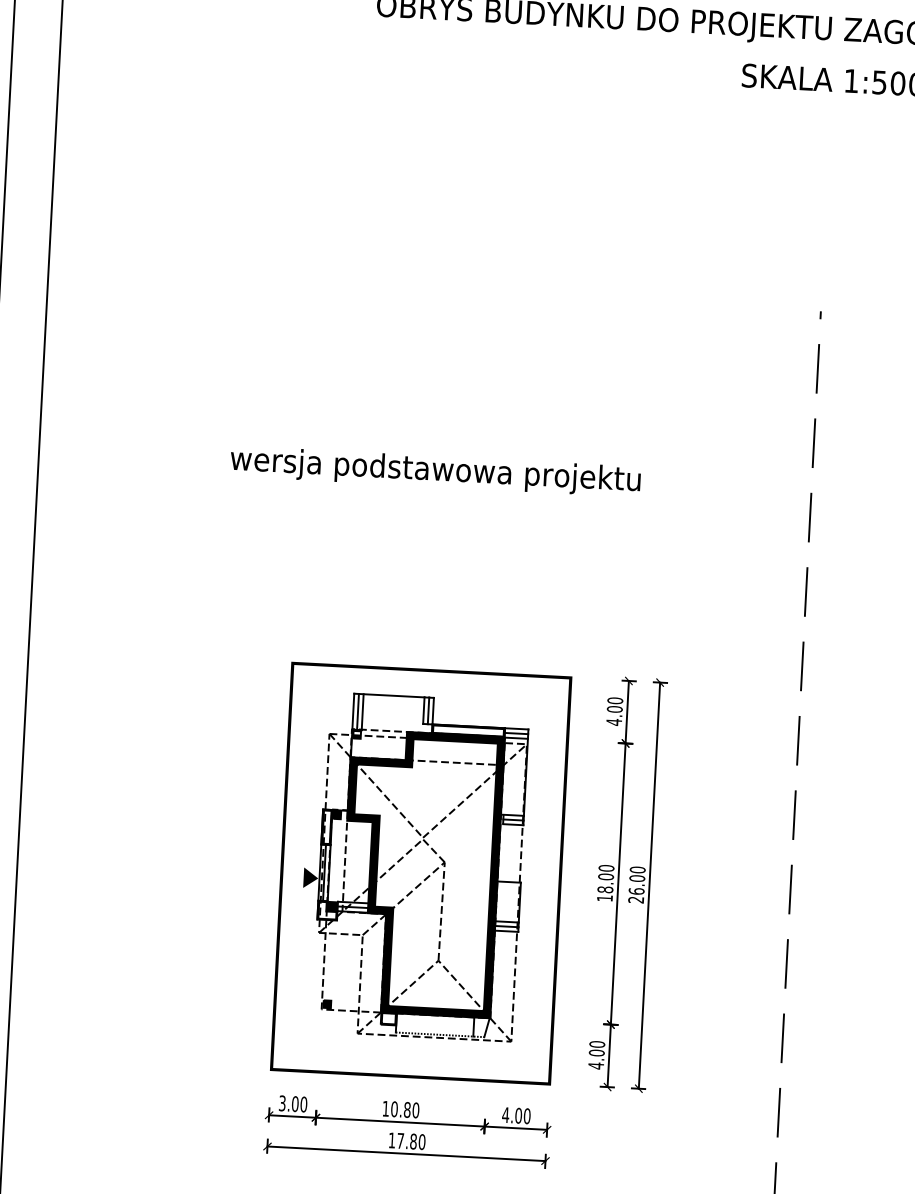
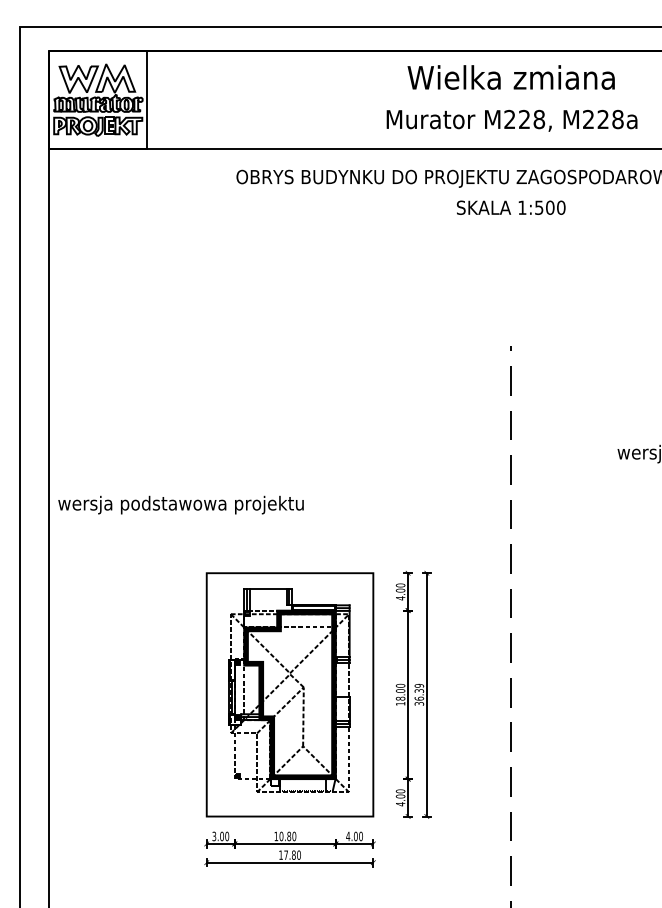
text: (434, 470) -> (180, 504), moved
fill: (309, 877) -> (223, 700), removed
text: (637, 884) -> (419, 694), 26.00 -> 36.39

